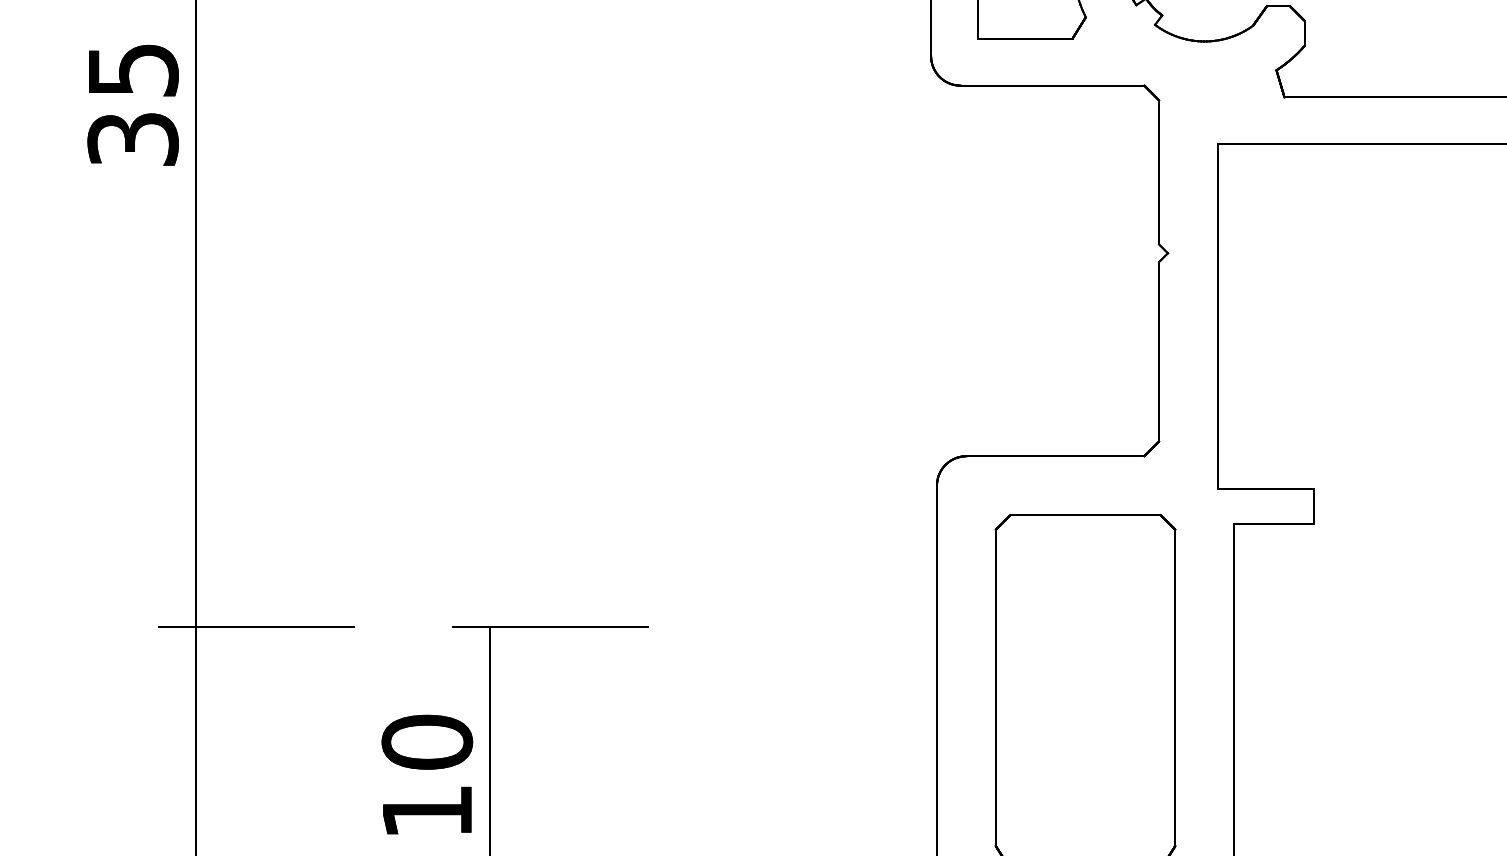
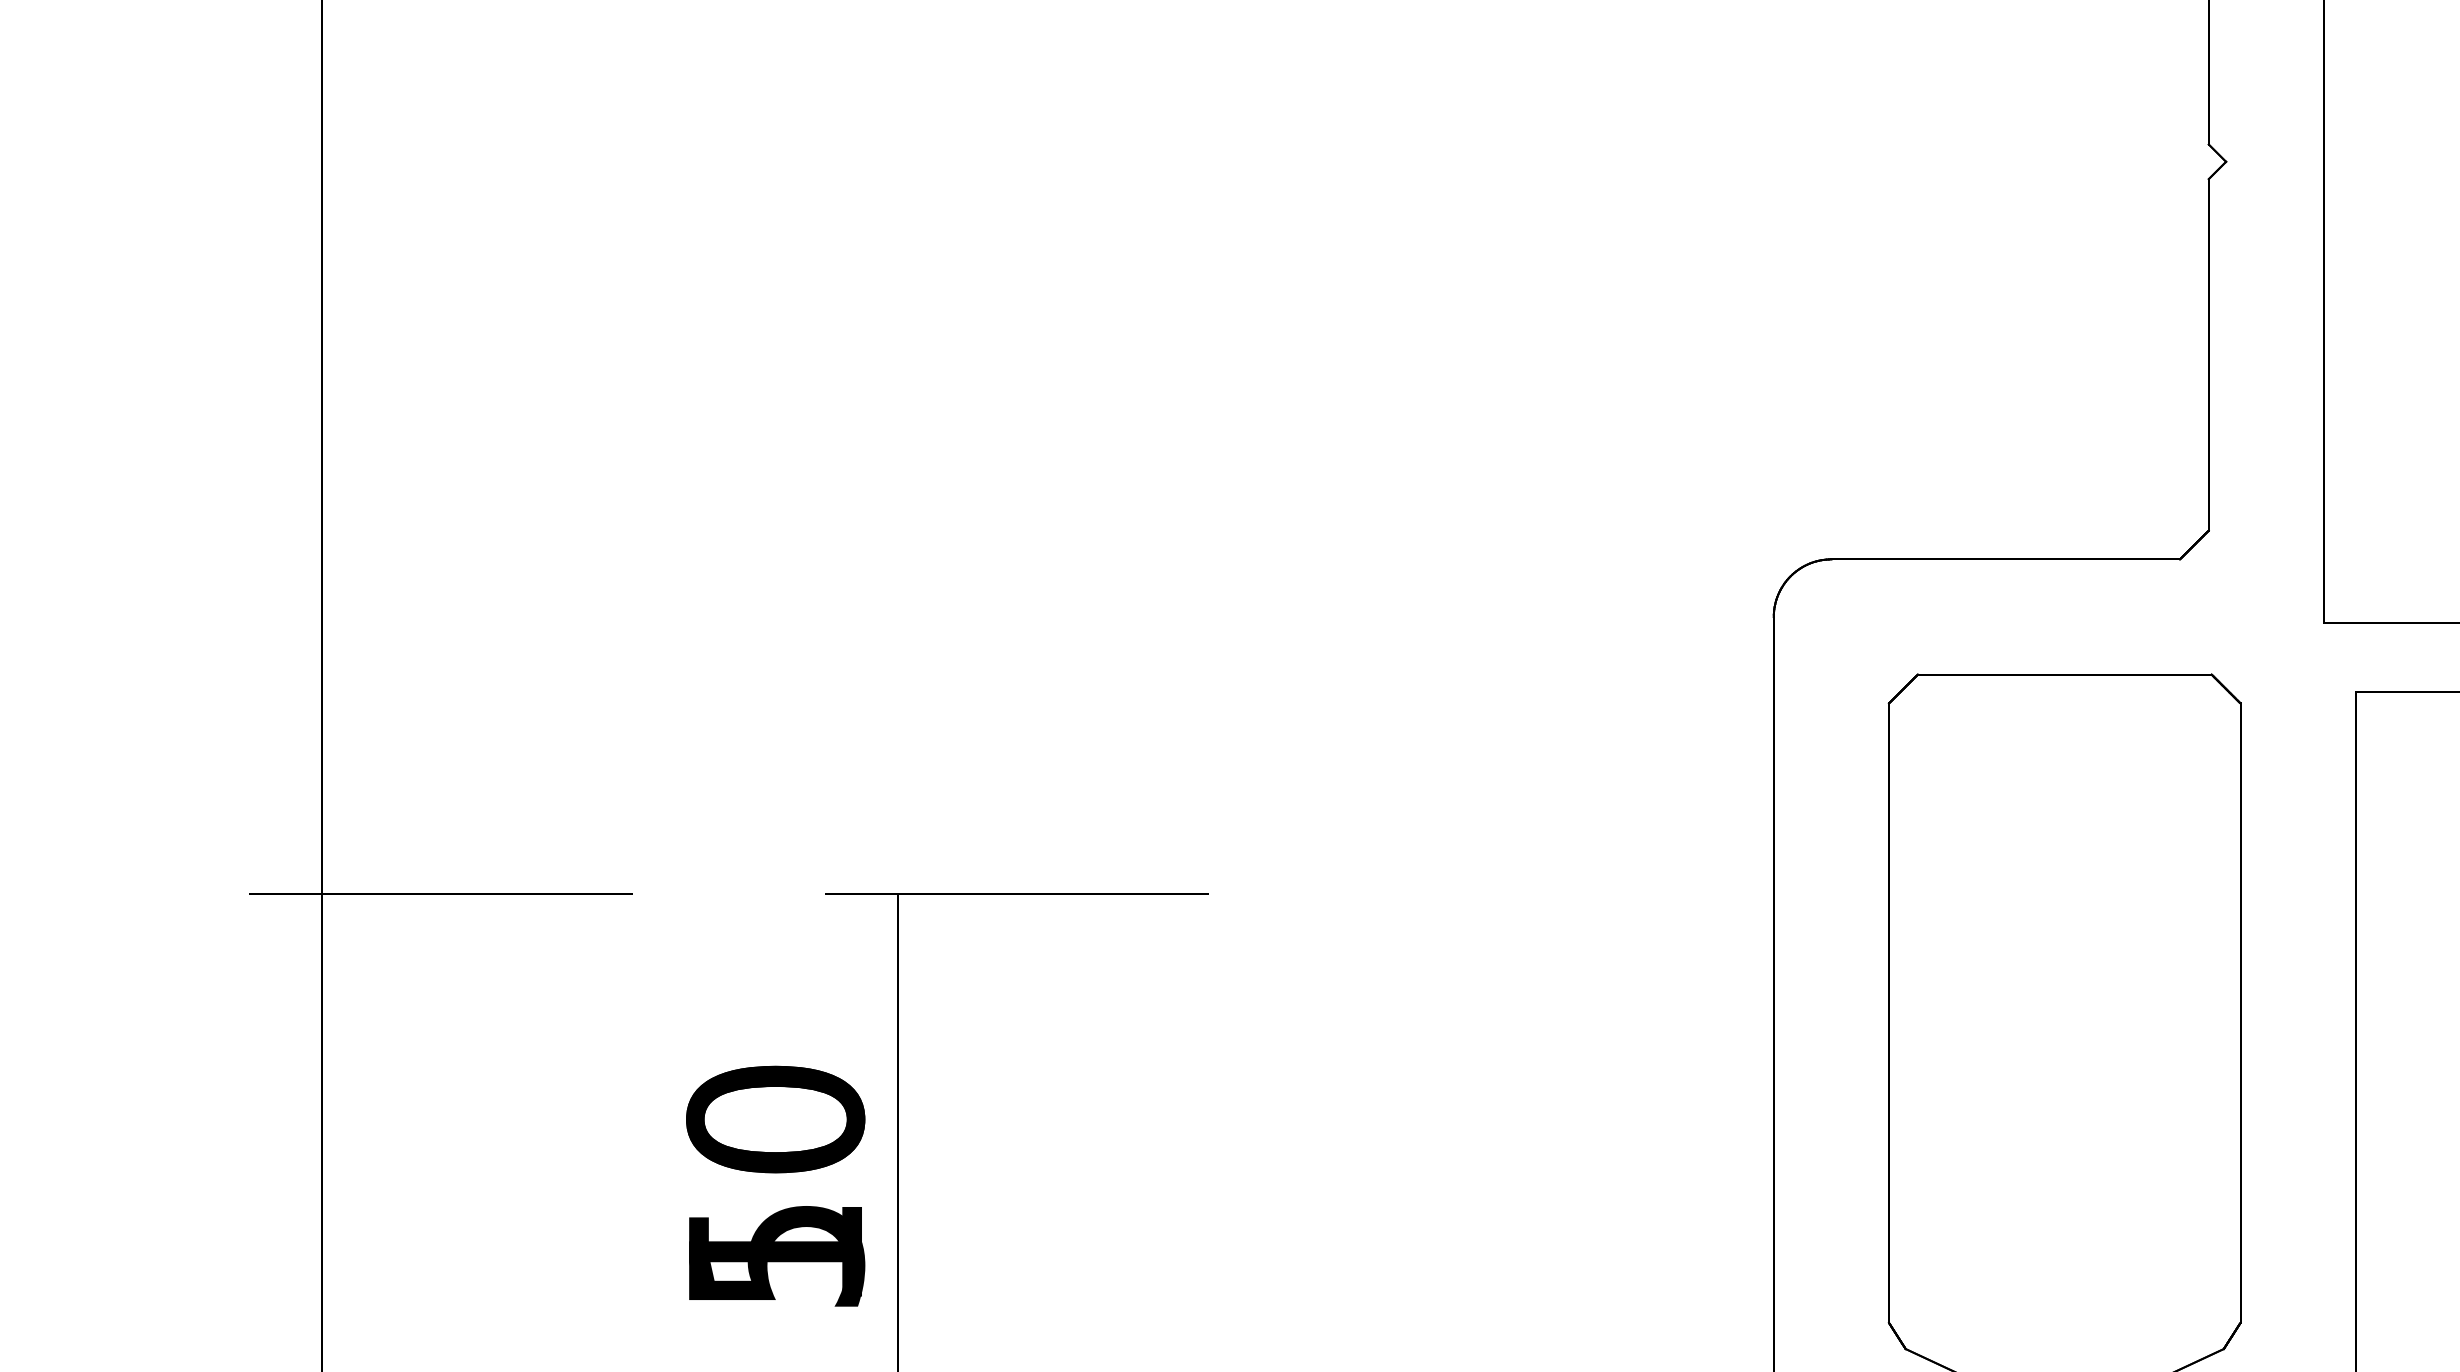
text: (428, 811) -> (777, 1255), 10 -> 50

